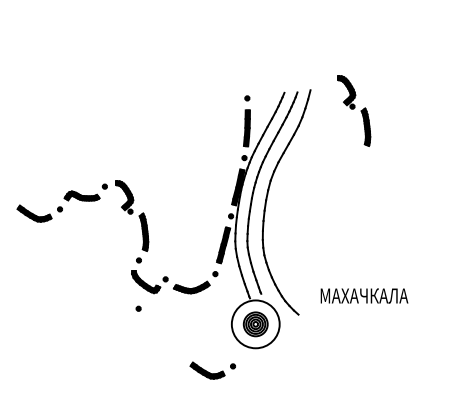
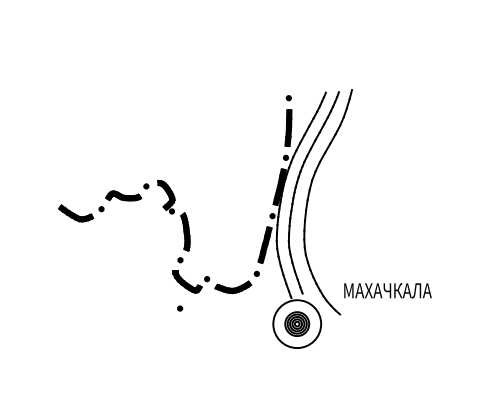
part: (354, 110) -> (395, 110), removed
text: (364, 295) -> (387, 290), moved
part: (213, 370) -> (254, 370), removed

